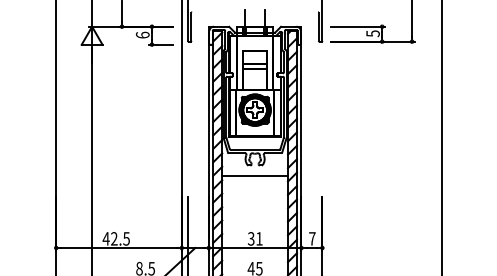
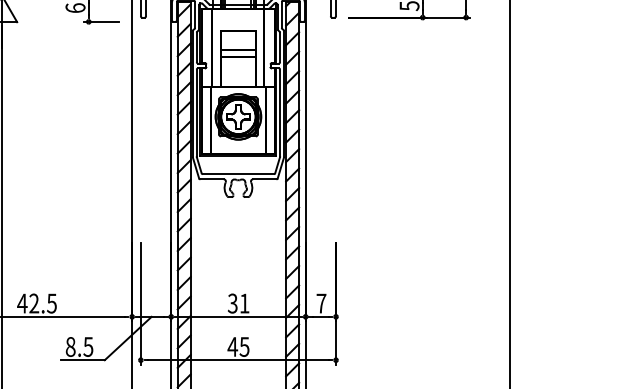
line: (255, 175) -> (238, 211), removed

